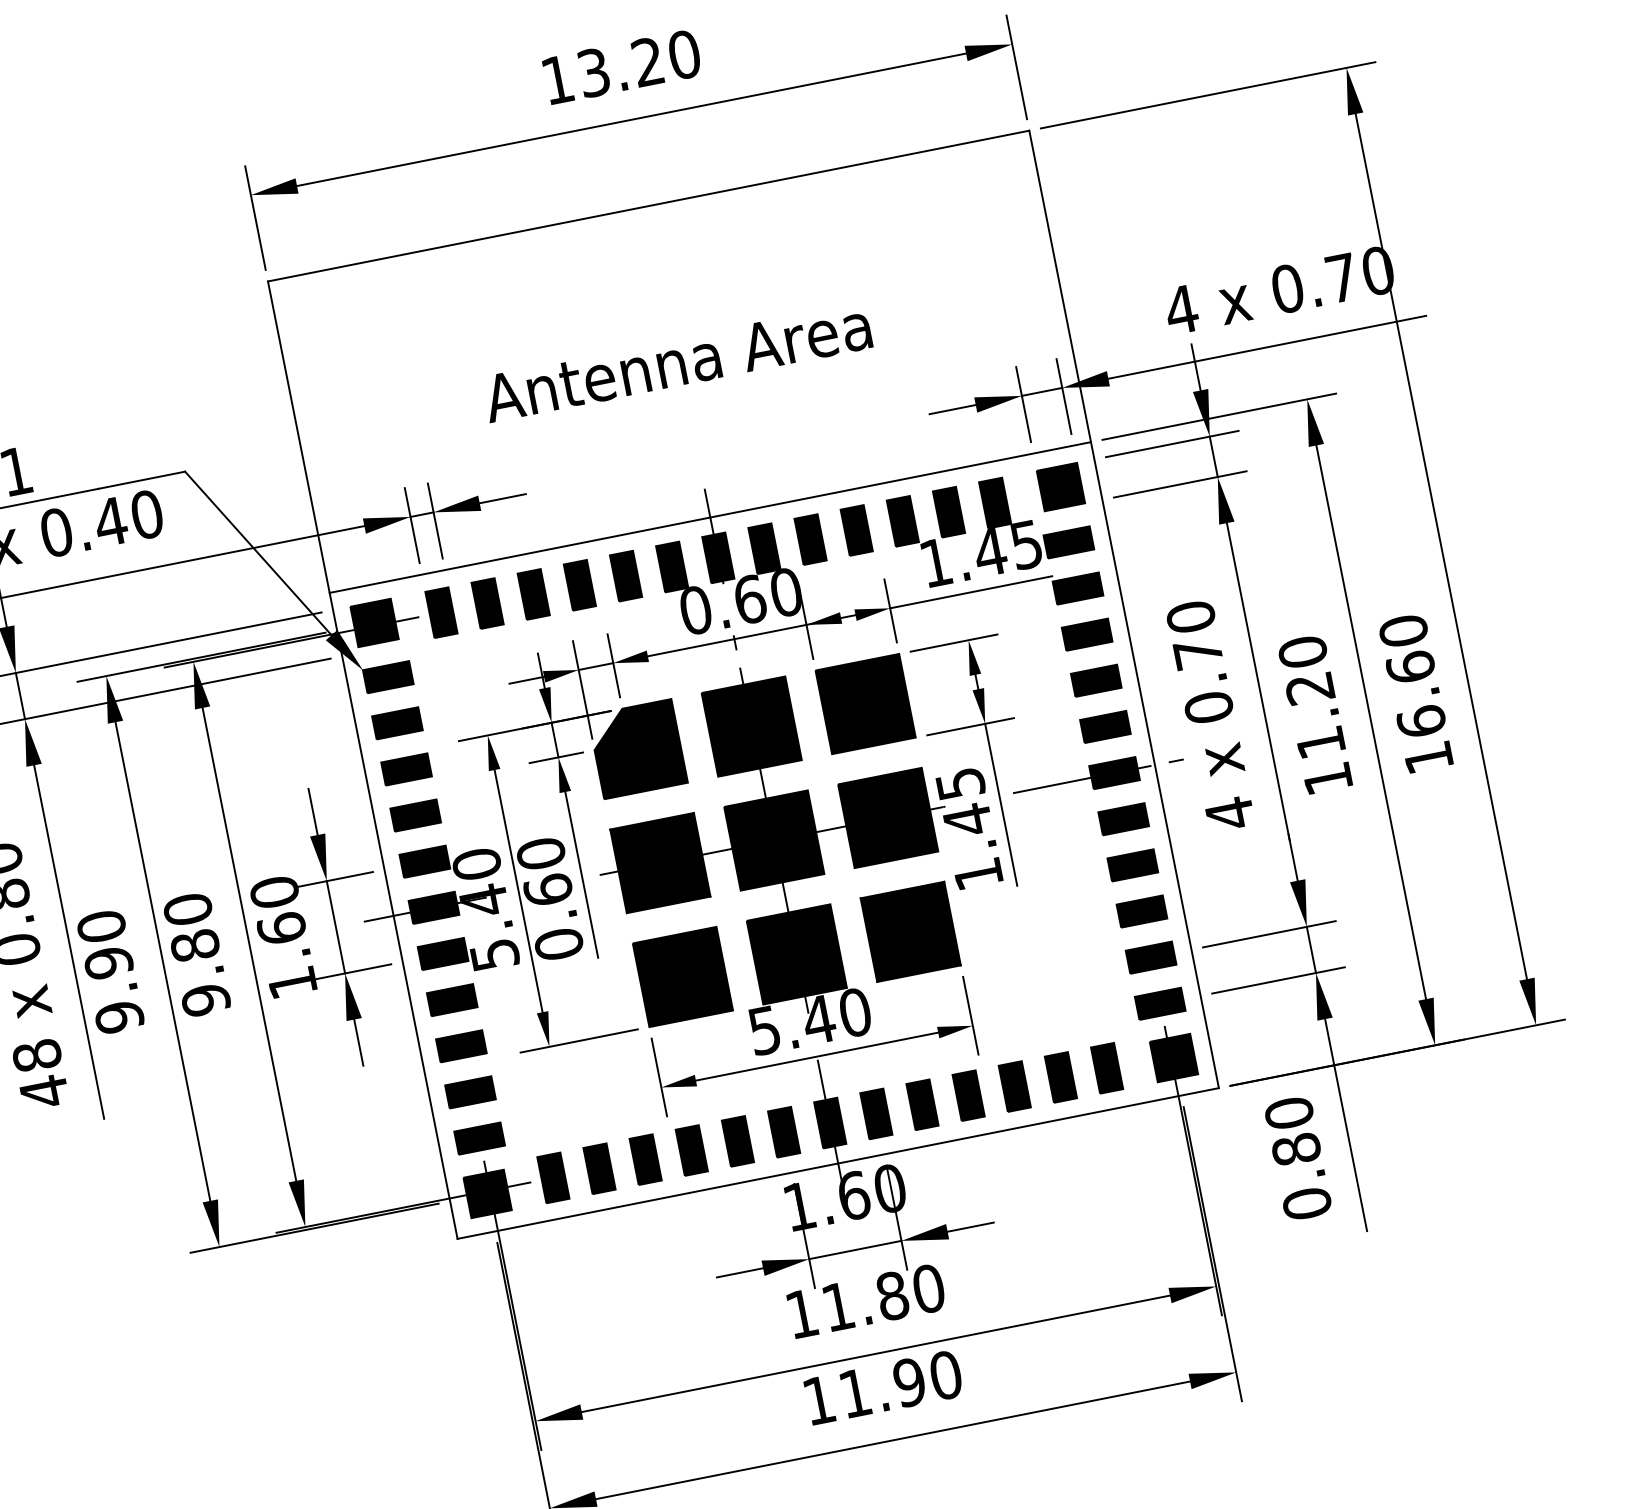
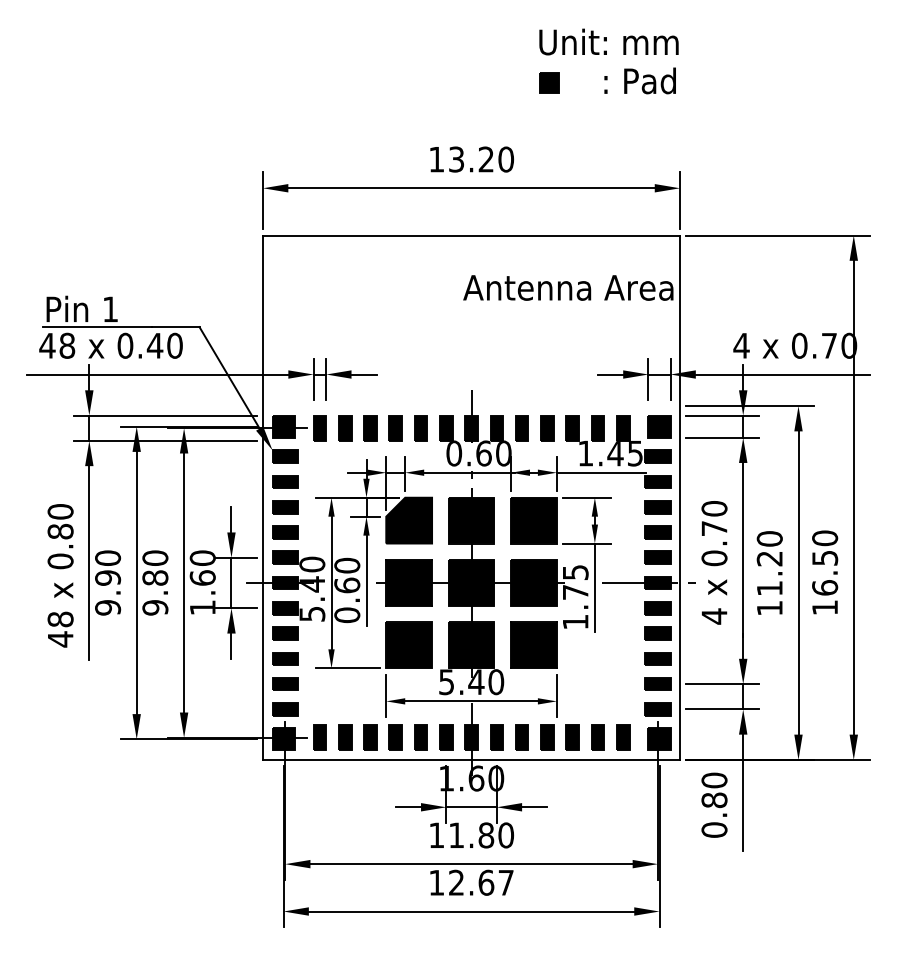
text: (677, 361) -> (568, 287), moved
line: (710, 518) -> (471, 406), removed
text: (1411, 665) -> (825, 557), 16.60 -> 16.50
text: (967, 820) -> (575, 592), 1.45 -> 1.75
text: (900, 1383) -> (481, 882), 11.90 -> 12.67

